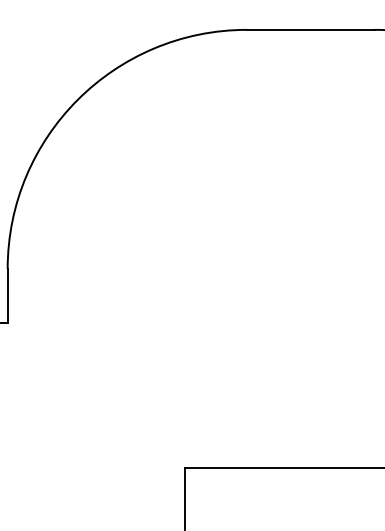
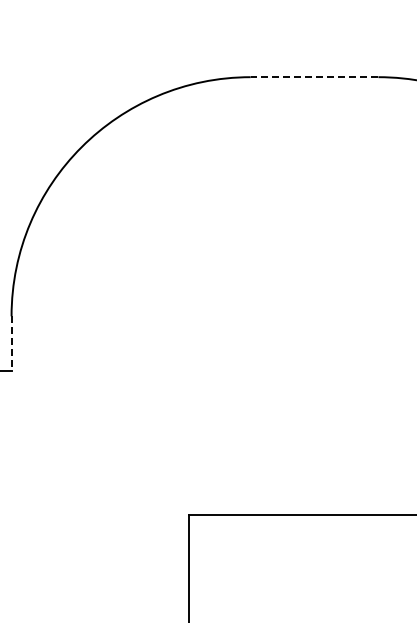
line: (310, 30) -> (314, 77), solid -> dashed
line: (7, 296) -> (11, 343), solid -> dashed

